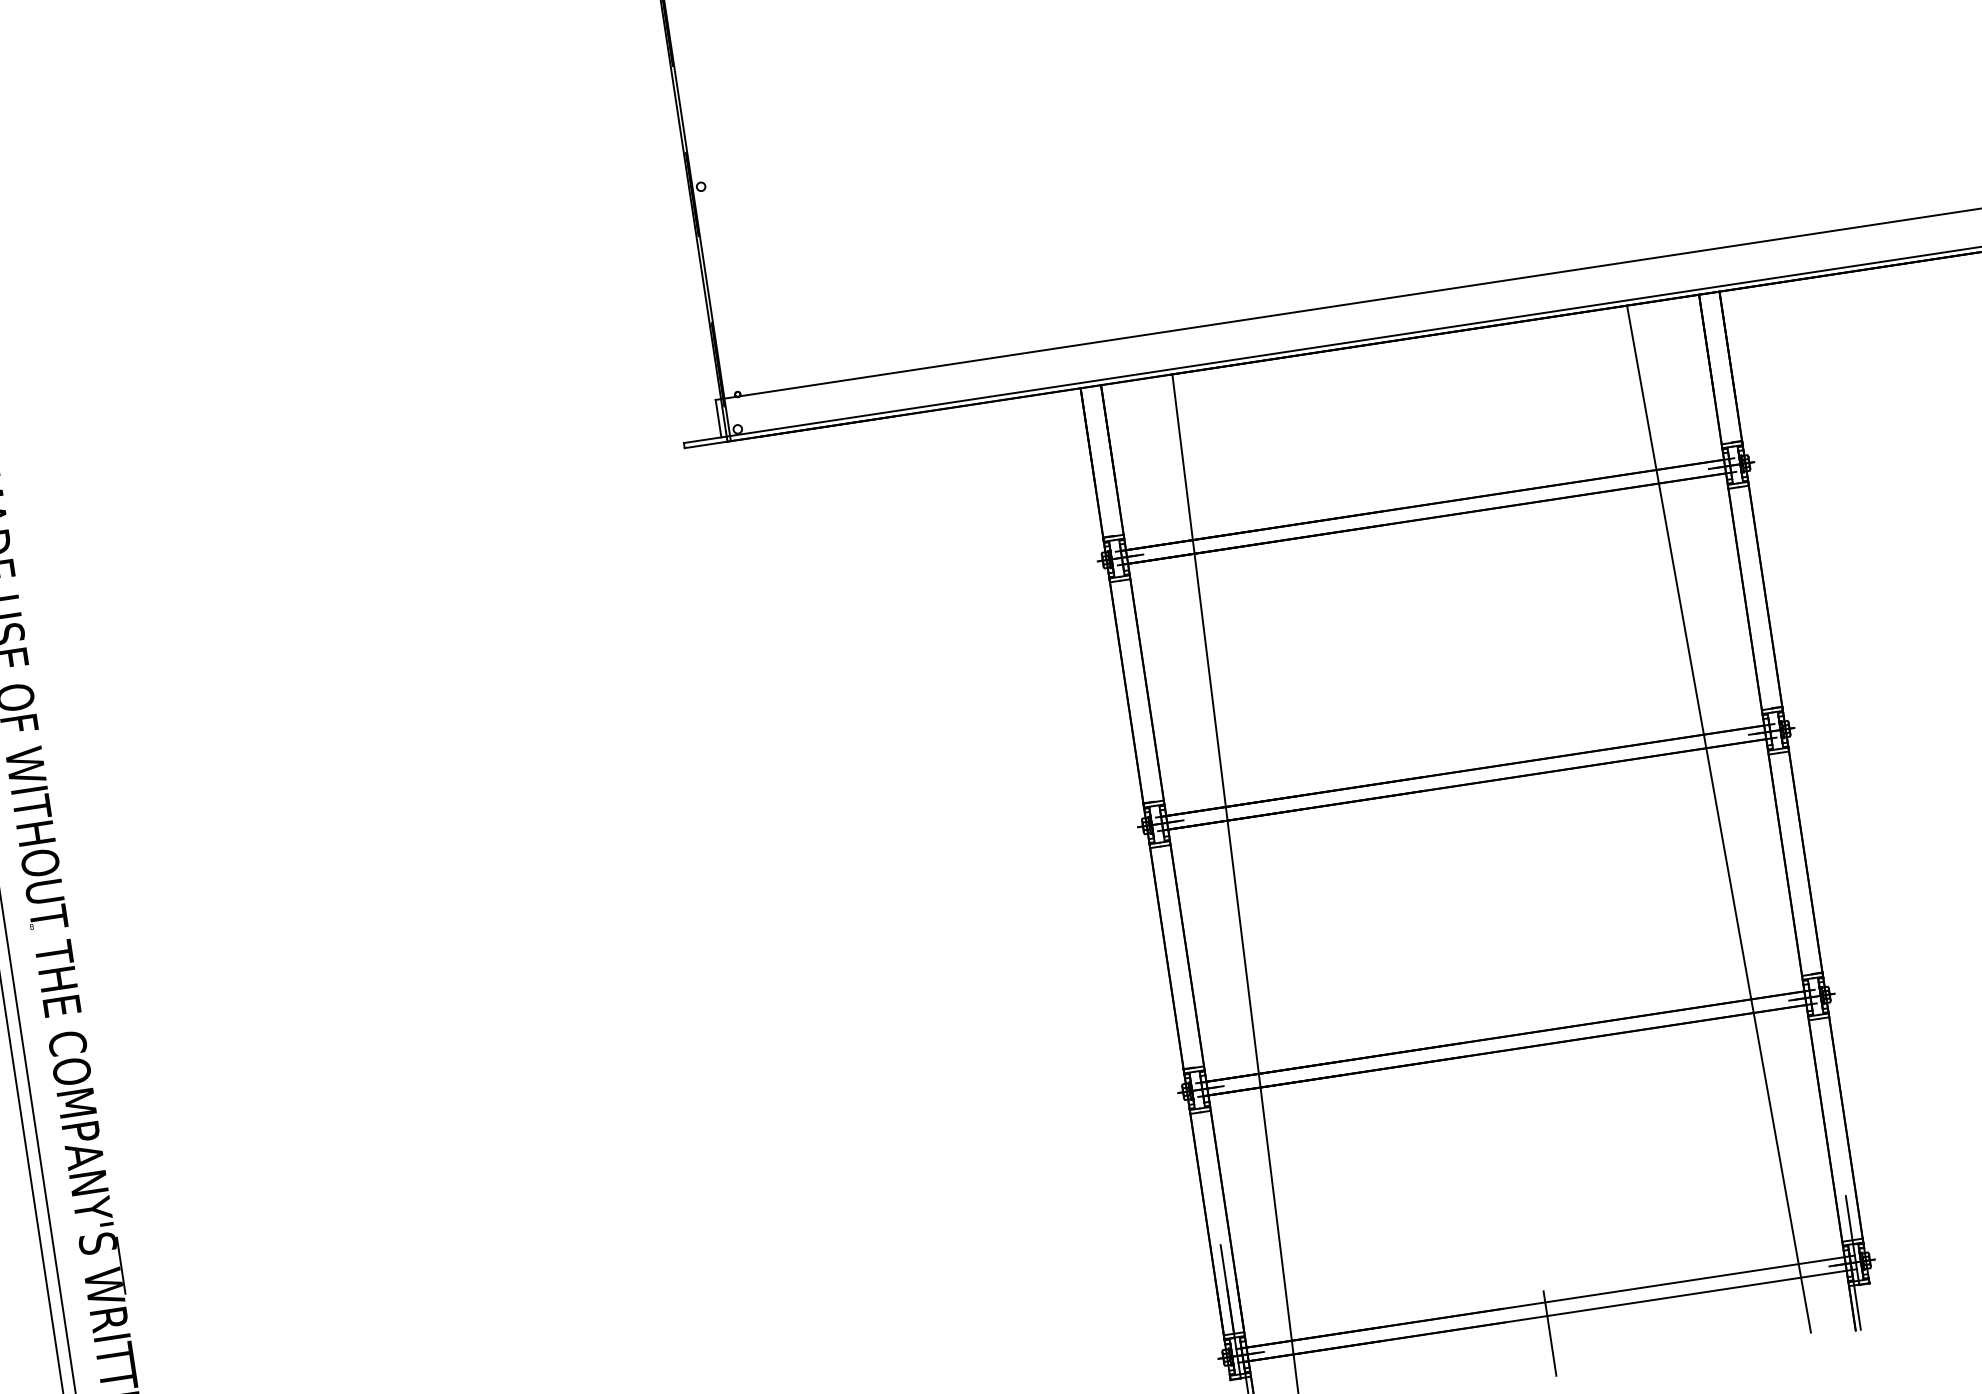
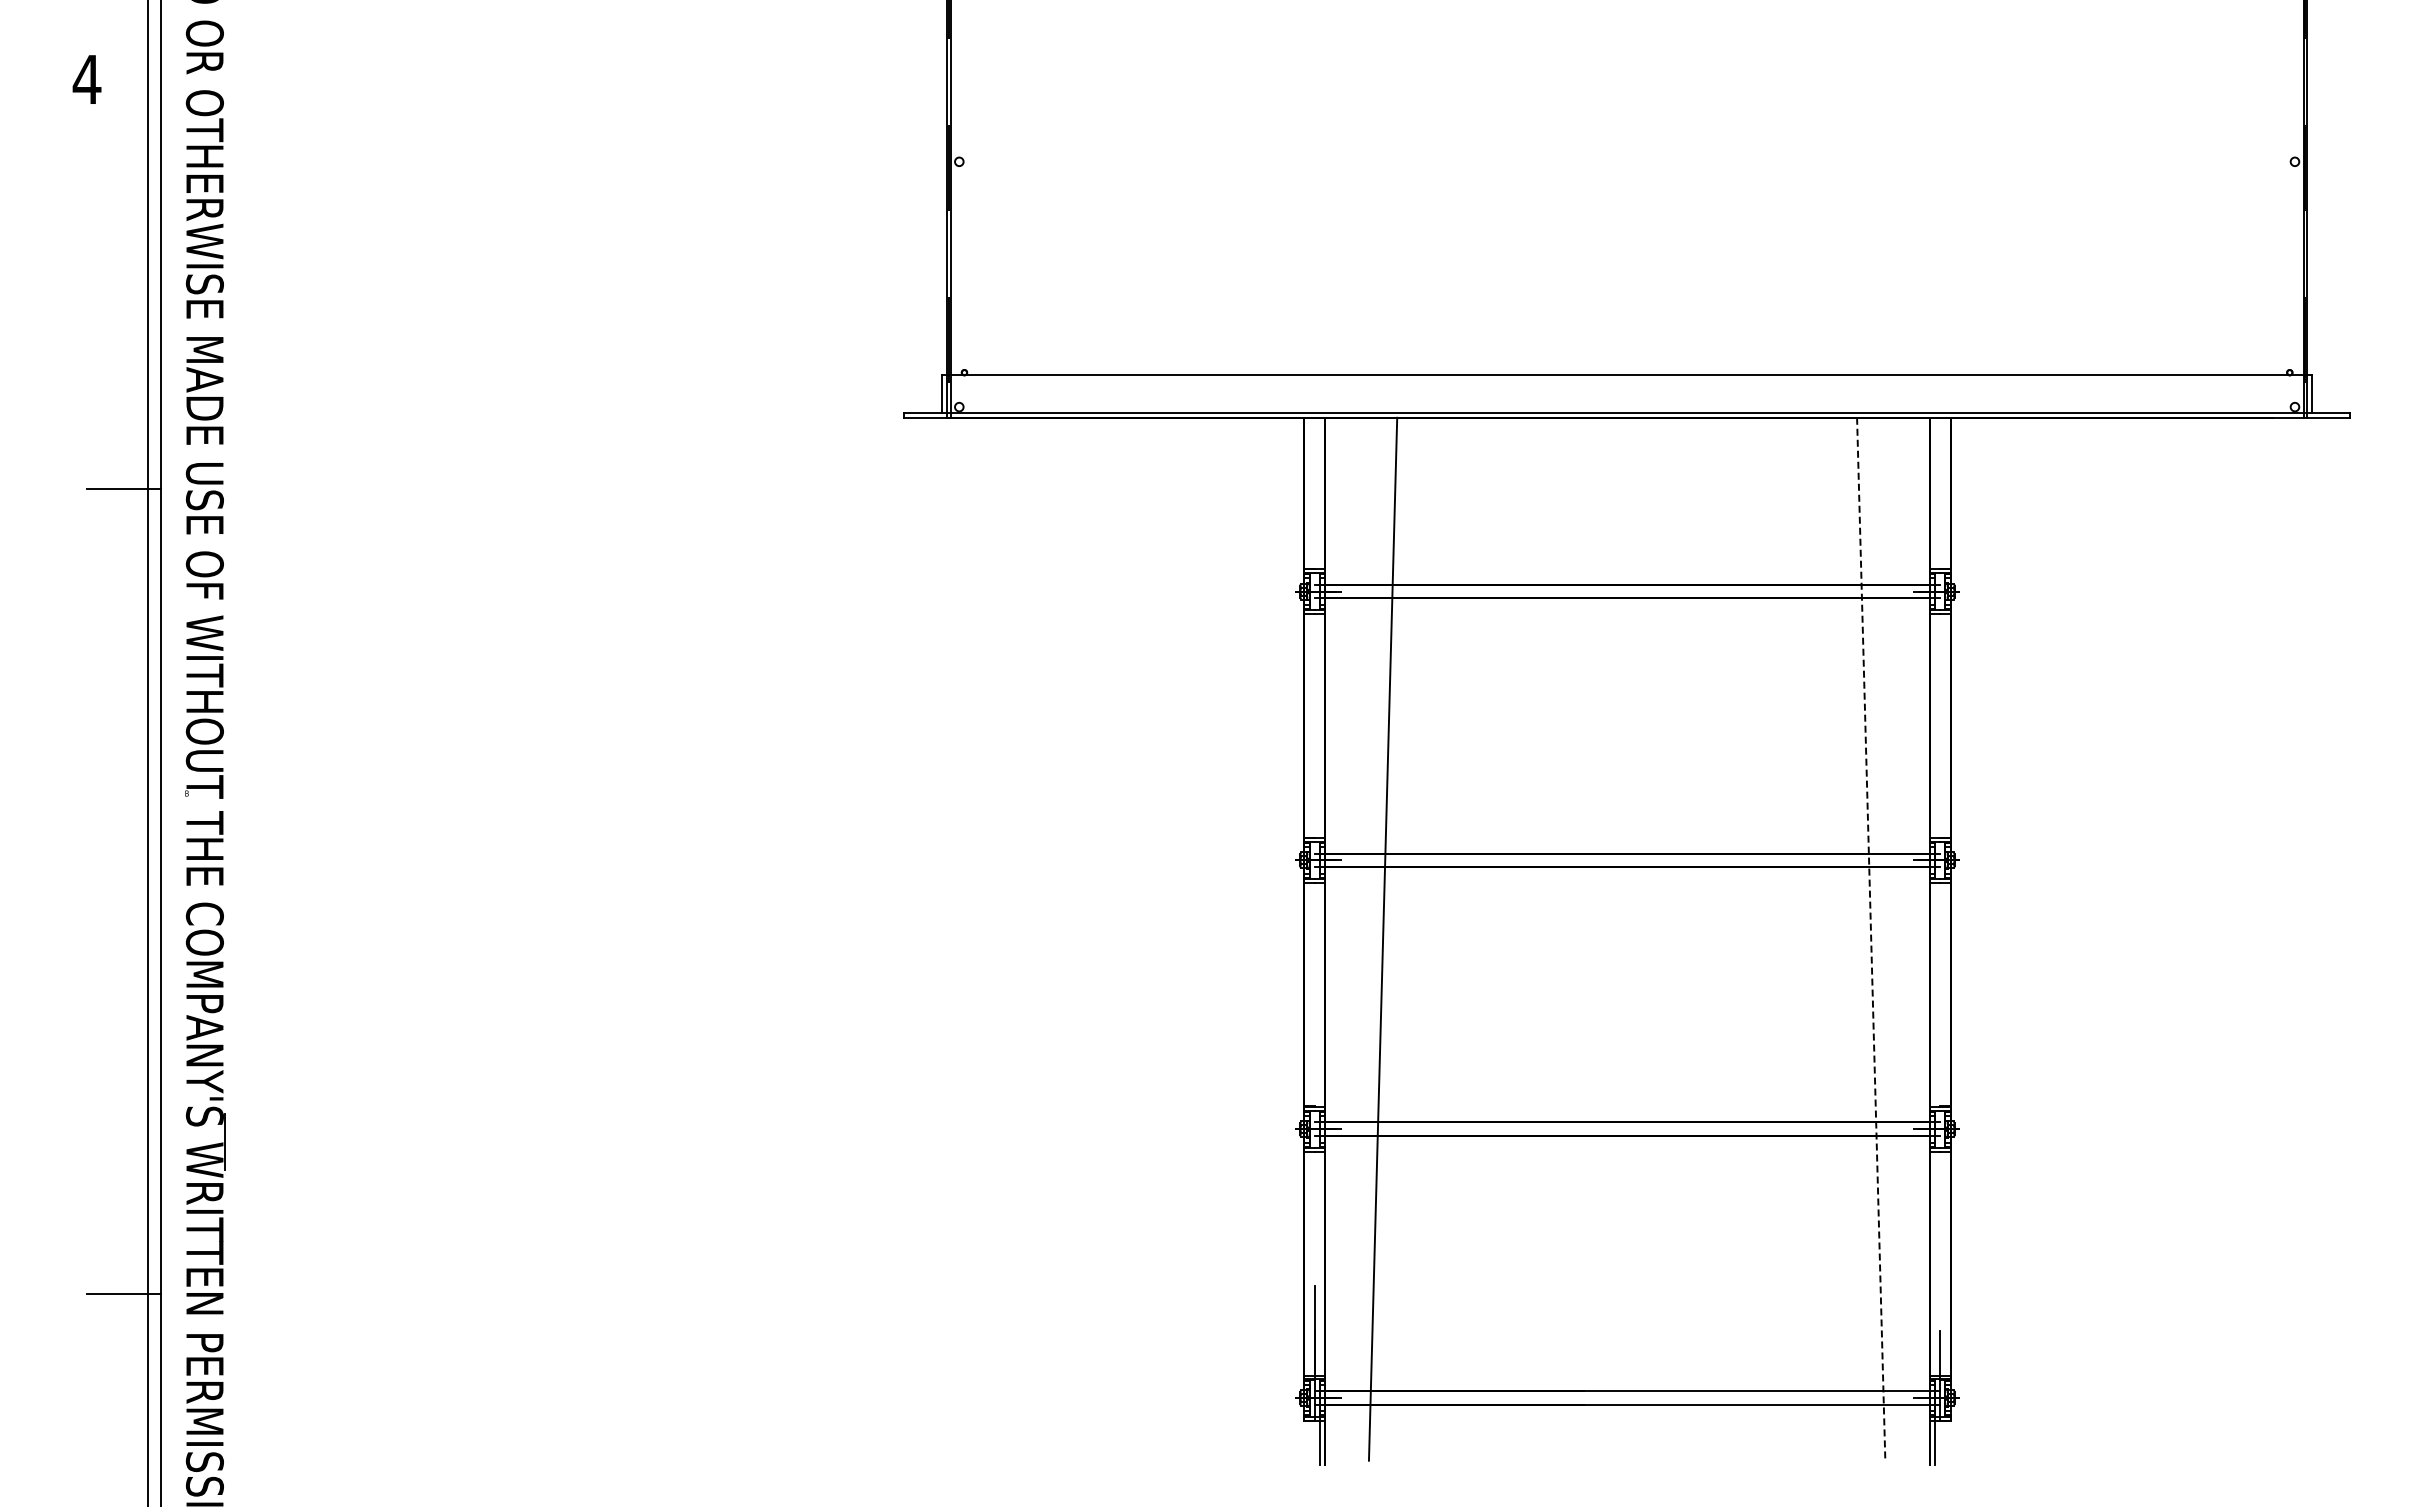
line: (1719, 819) -> (1871, 939), solid -> dashed
line: (1550, 1333) -> (1627, 1422), removed

